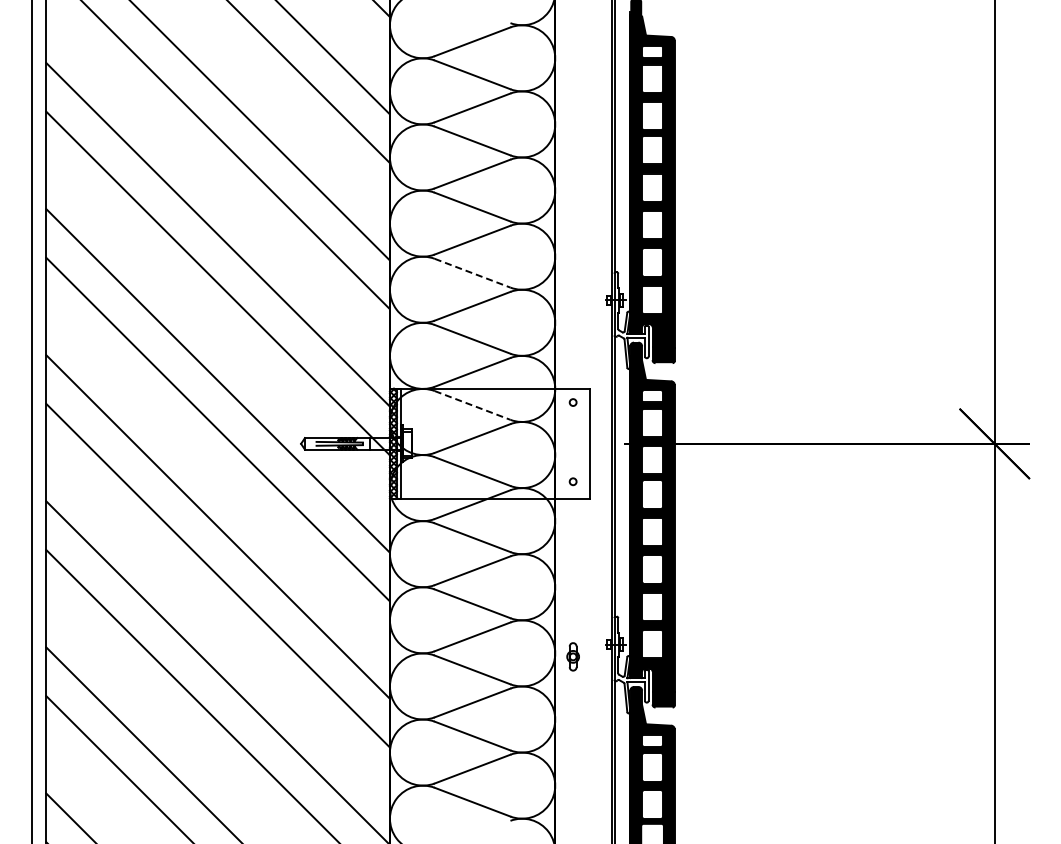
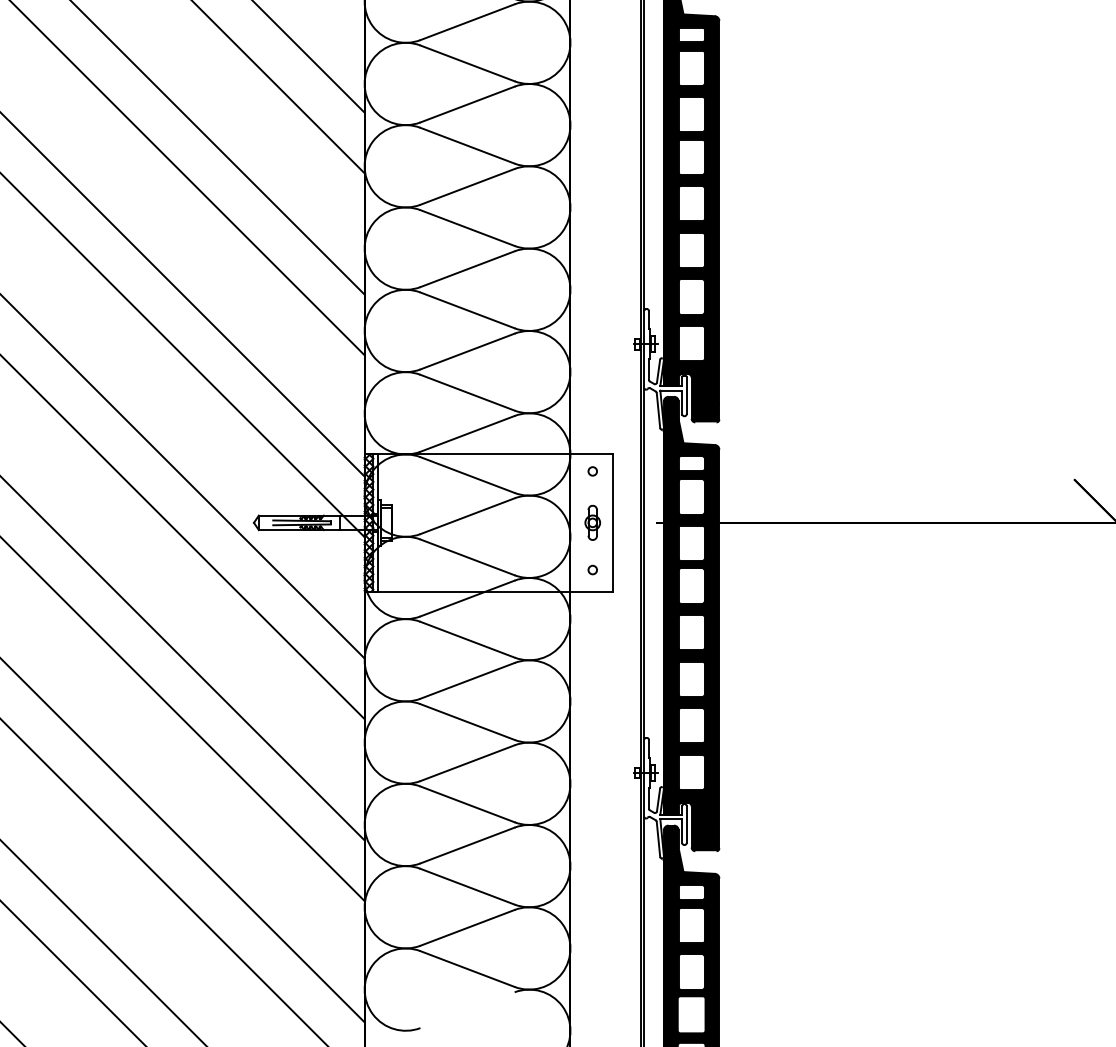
line: (473, 273) -> (468, 310), dashed -> solid
line: (473, 405) -> (468, 475), dashed -> solid
part: (572, 656) -> (591, 522), moved

